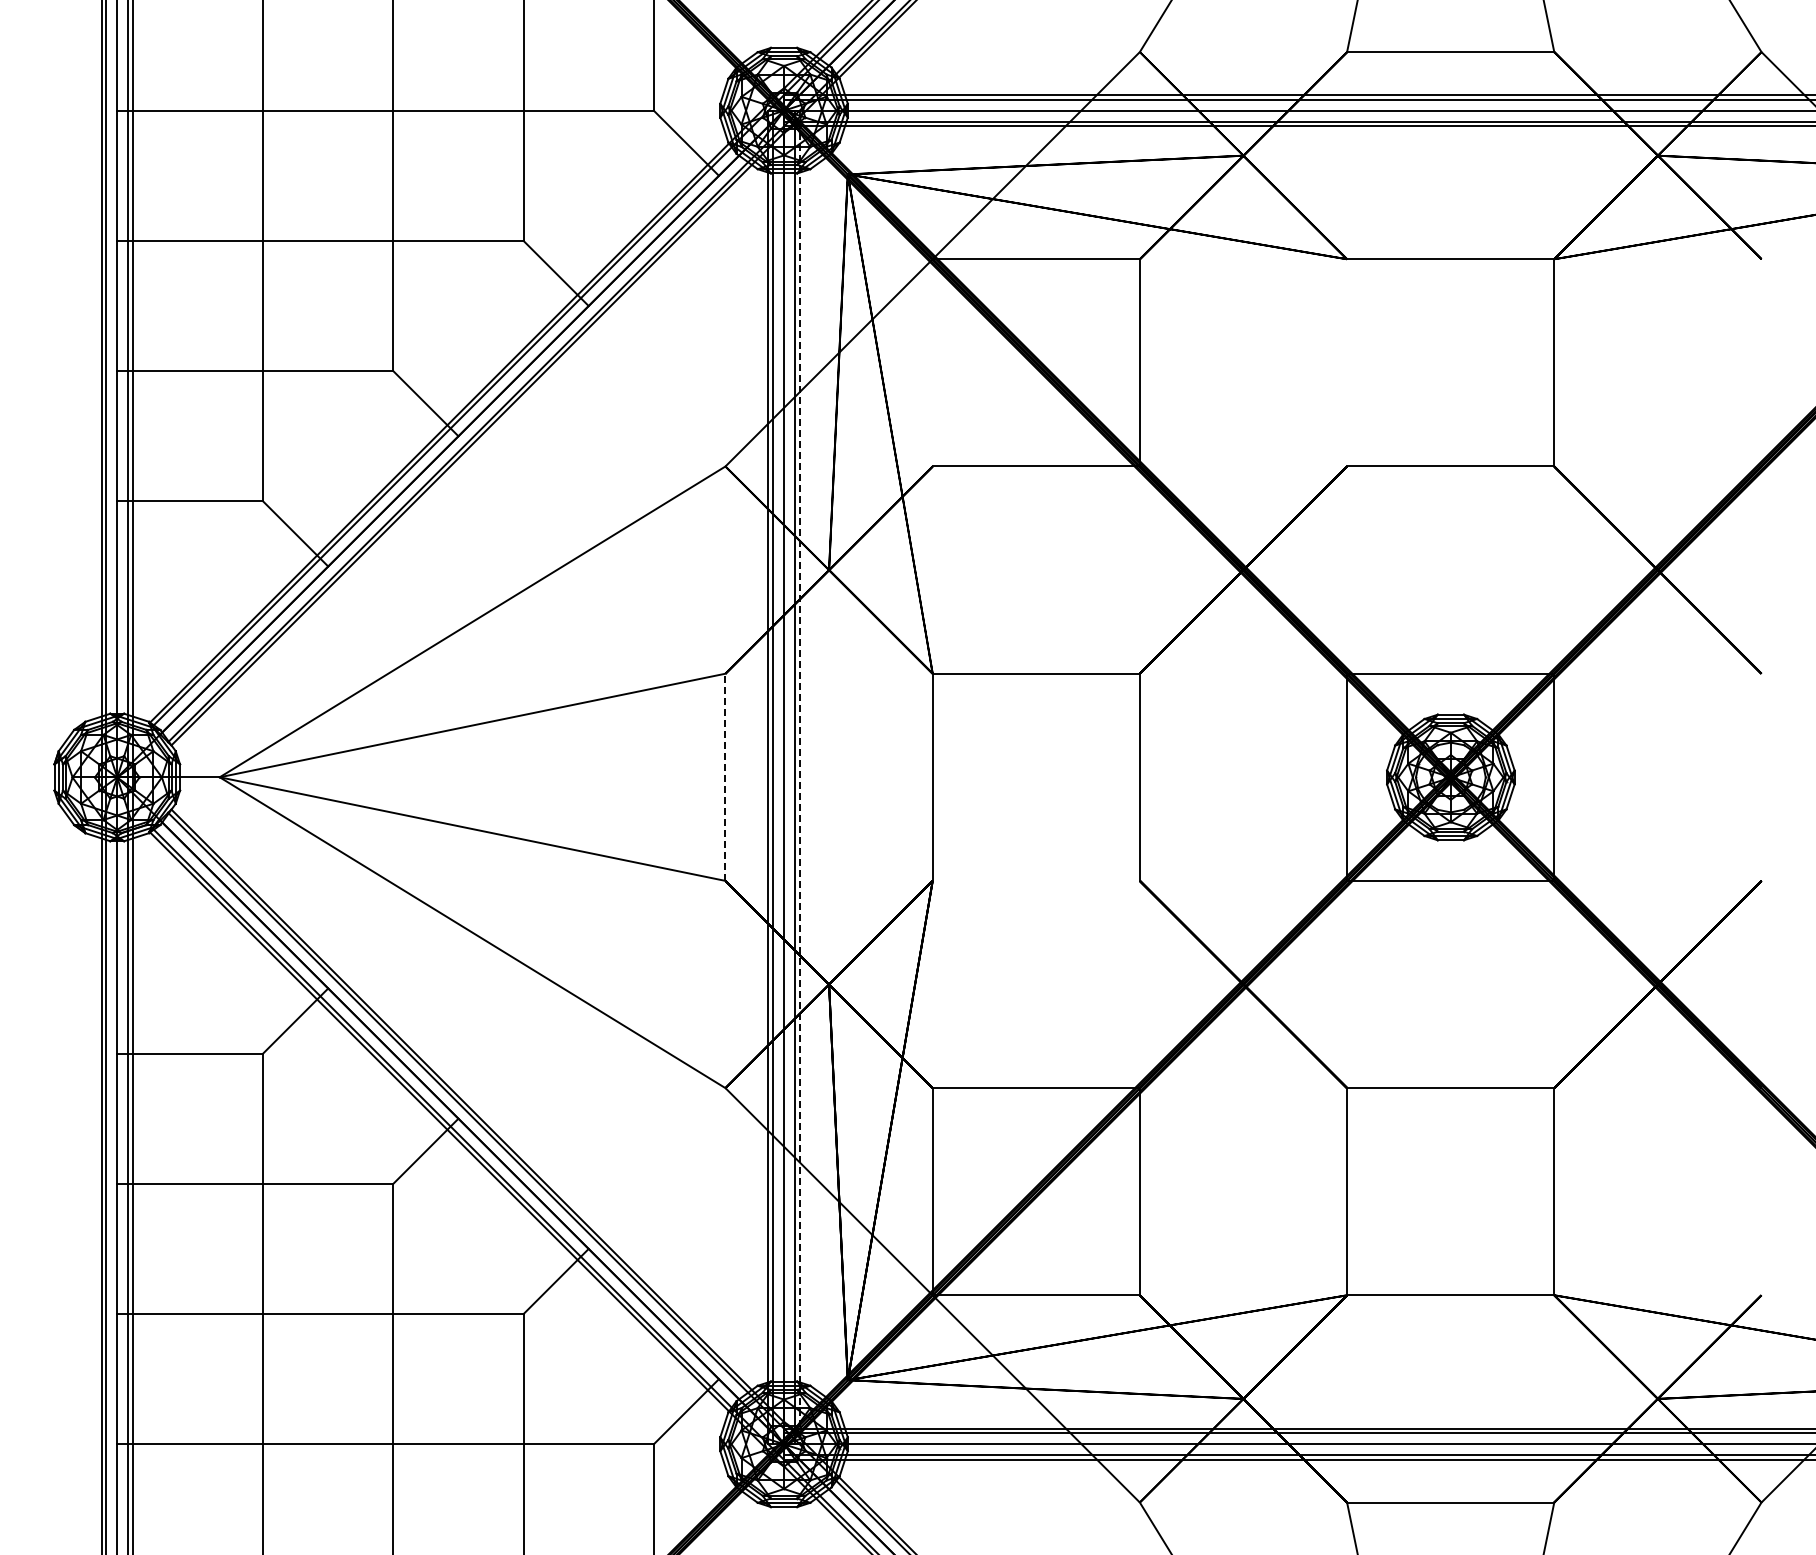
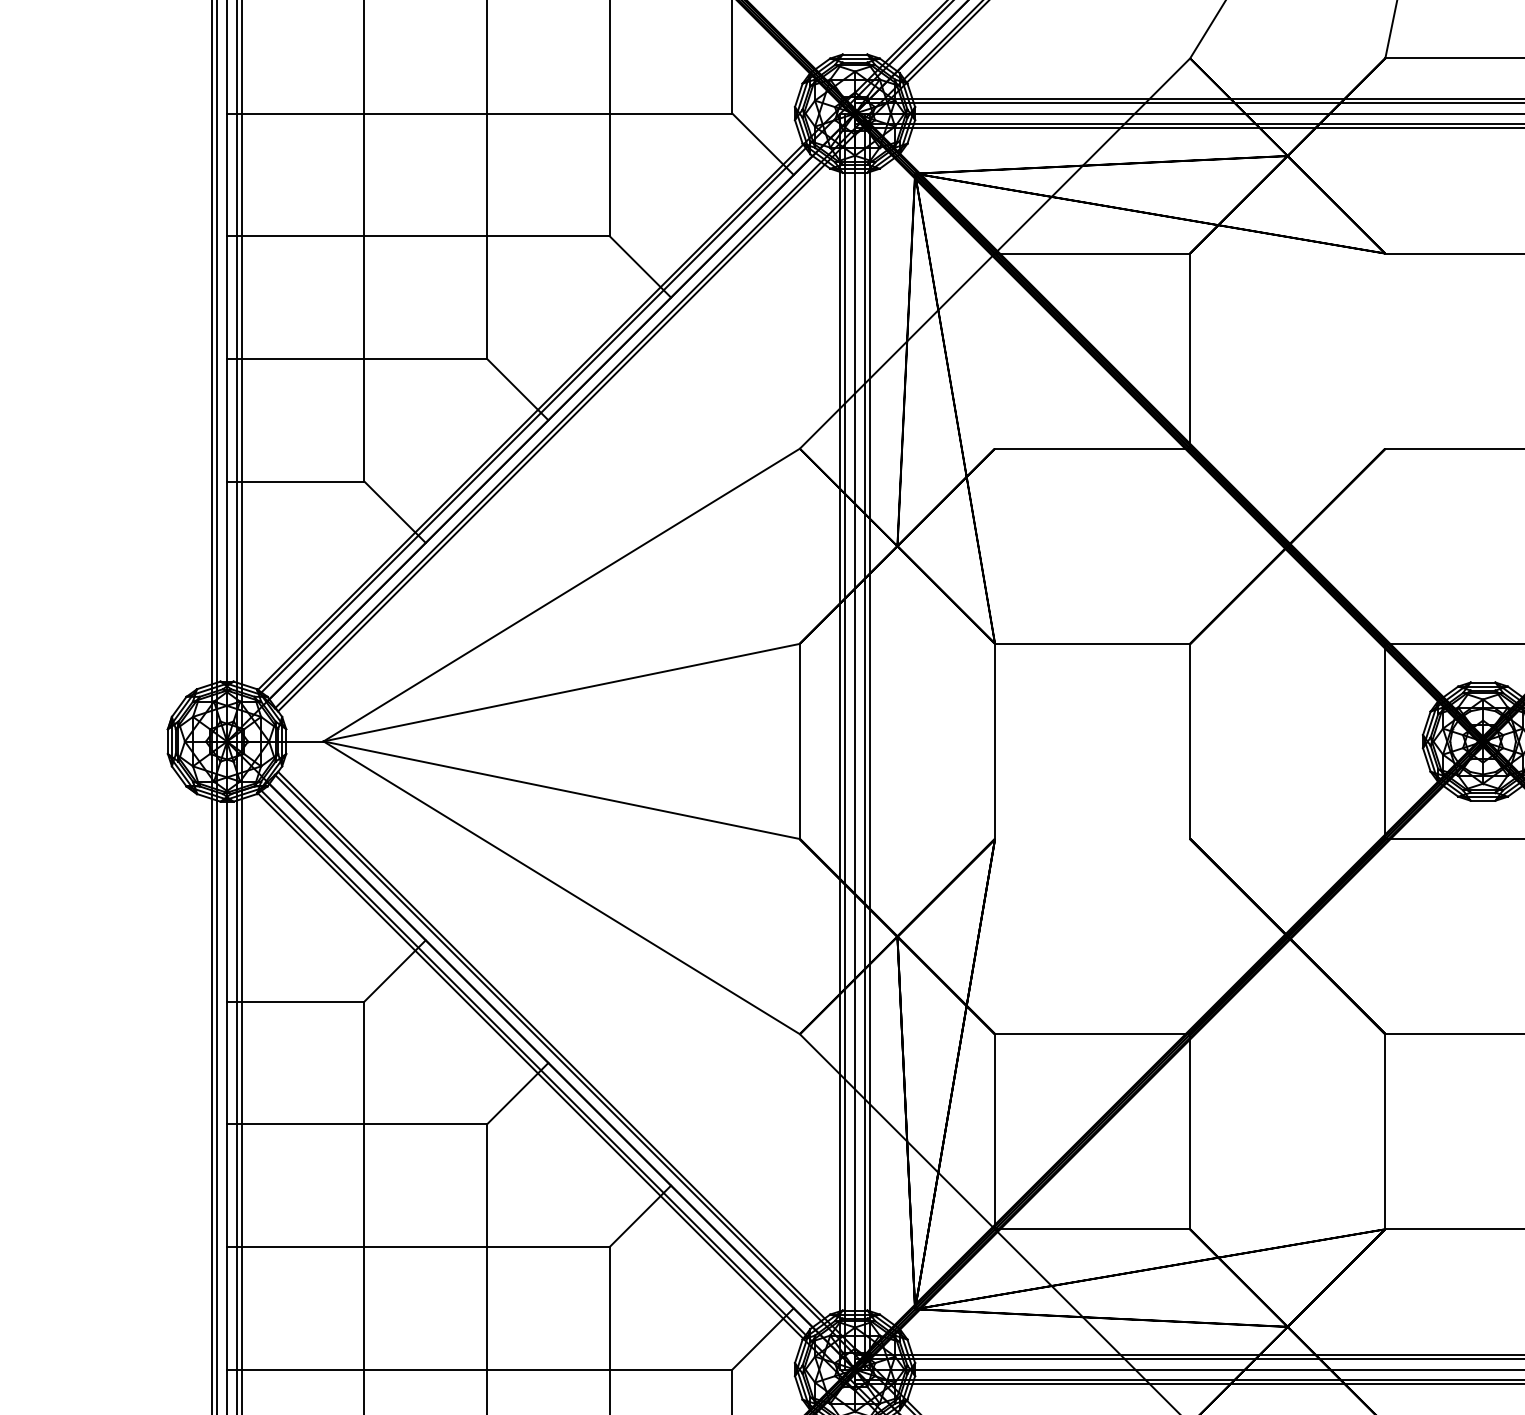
line: (725, 777) -> (799, 741), dashed -> solid
line: (799, 777) -> (869, 741), dashed -> solid

